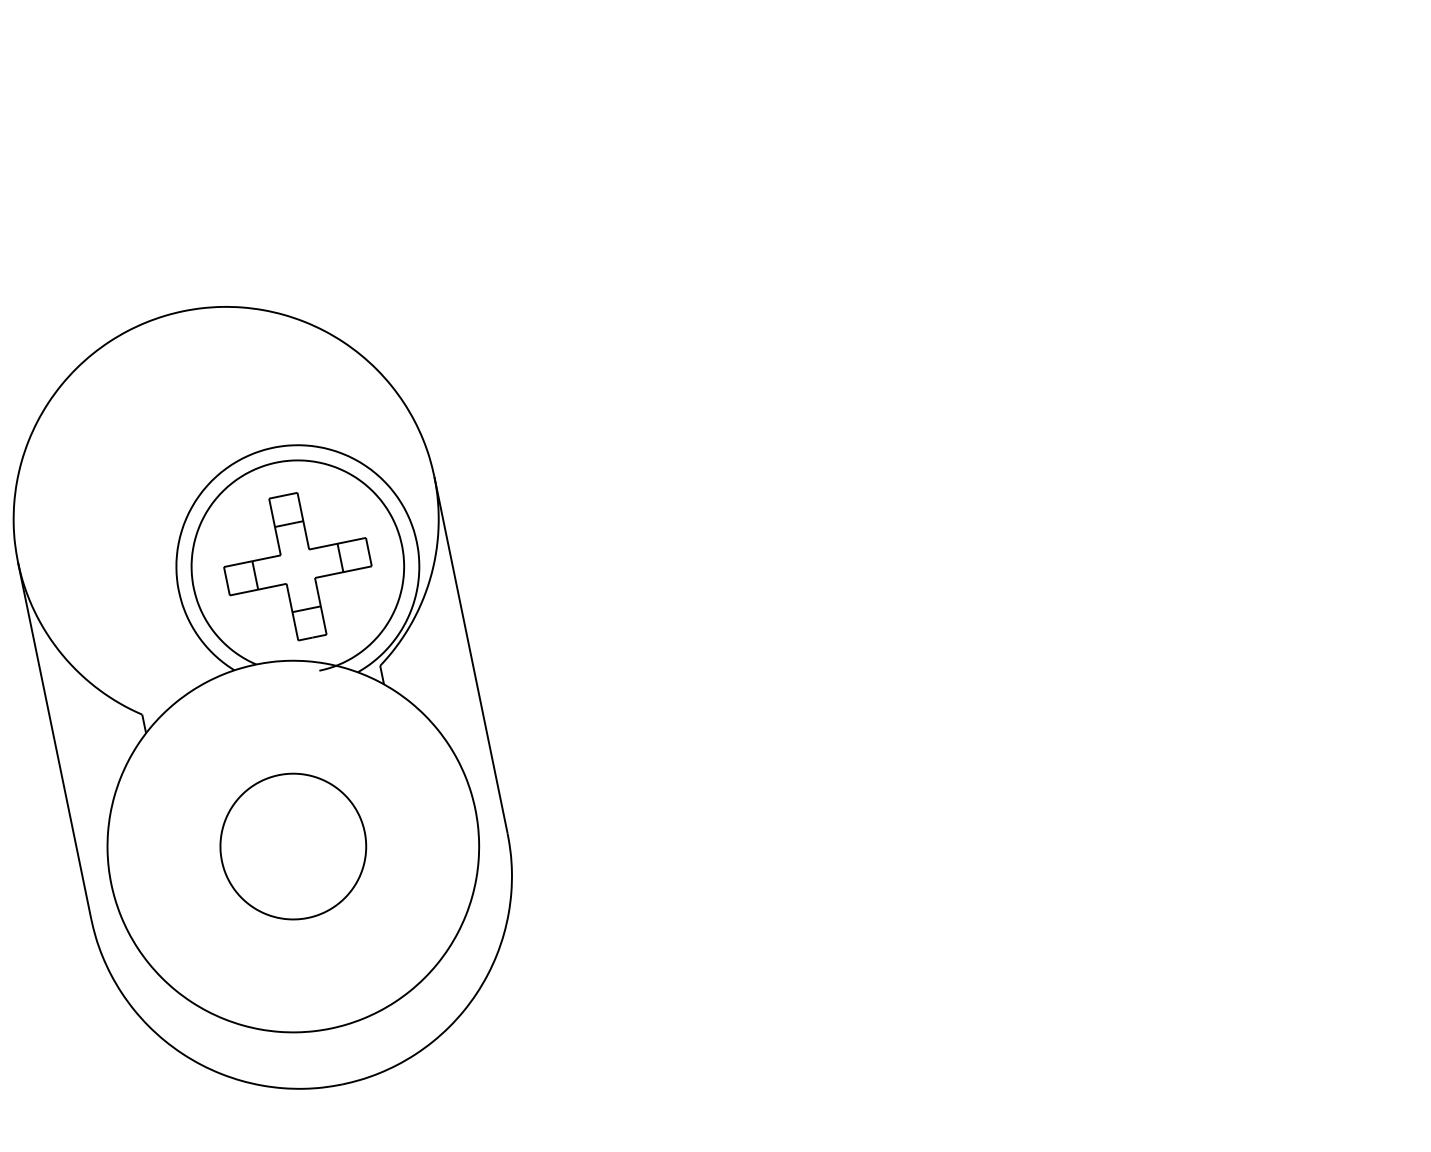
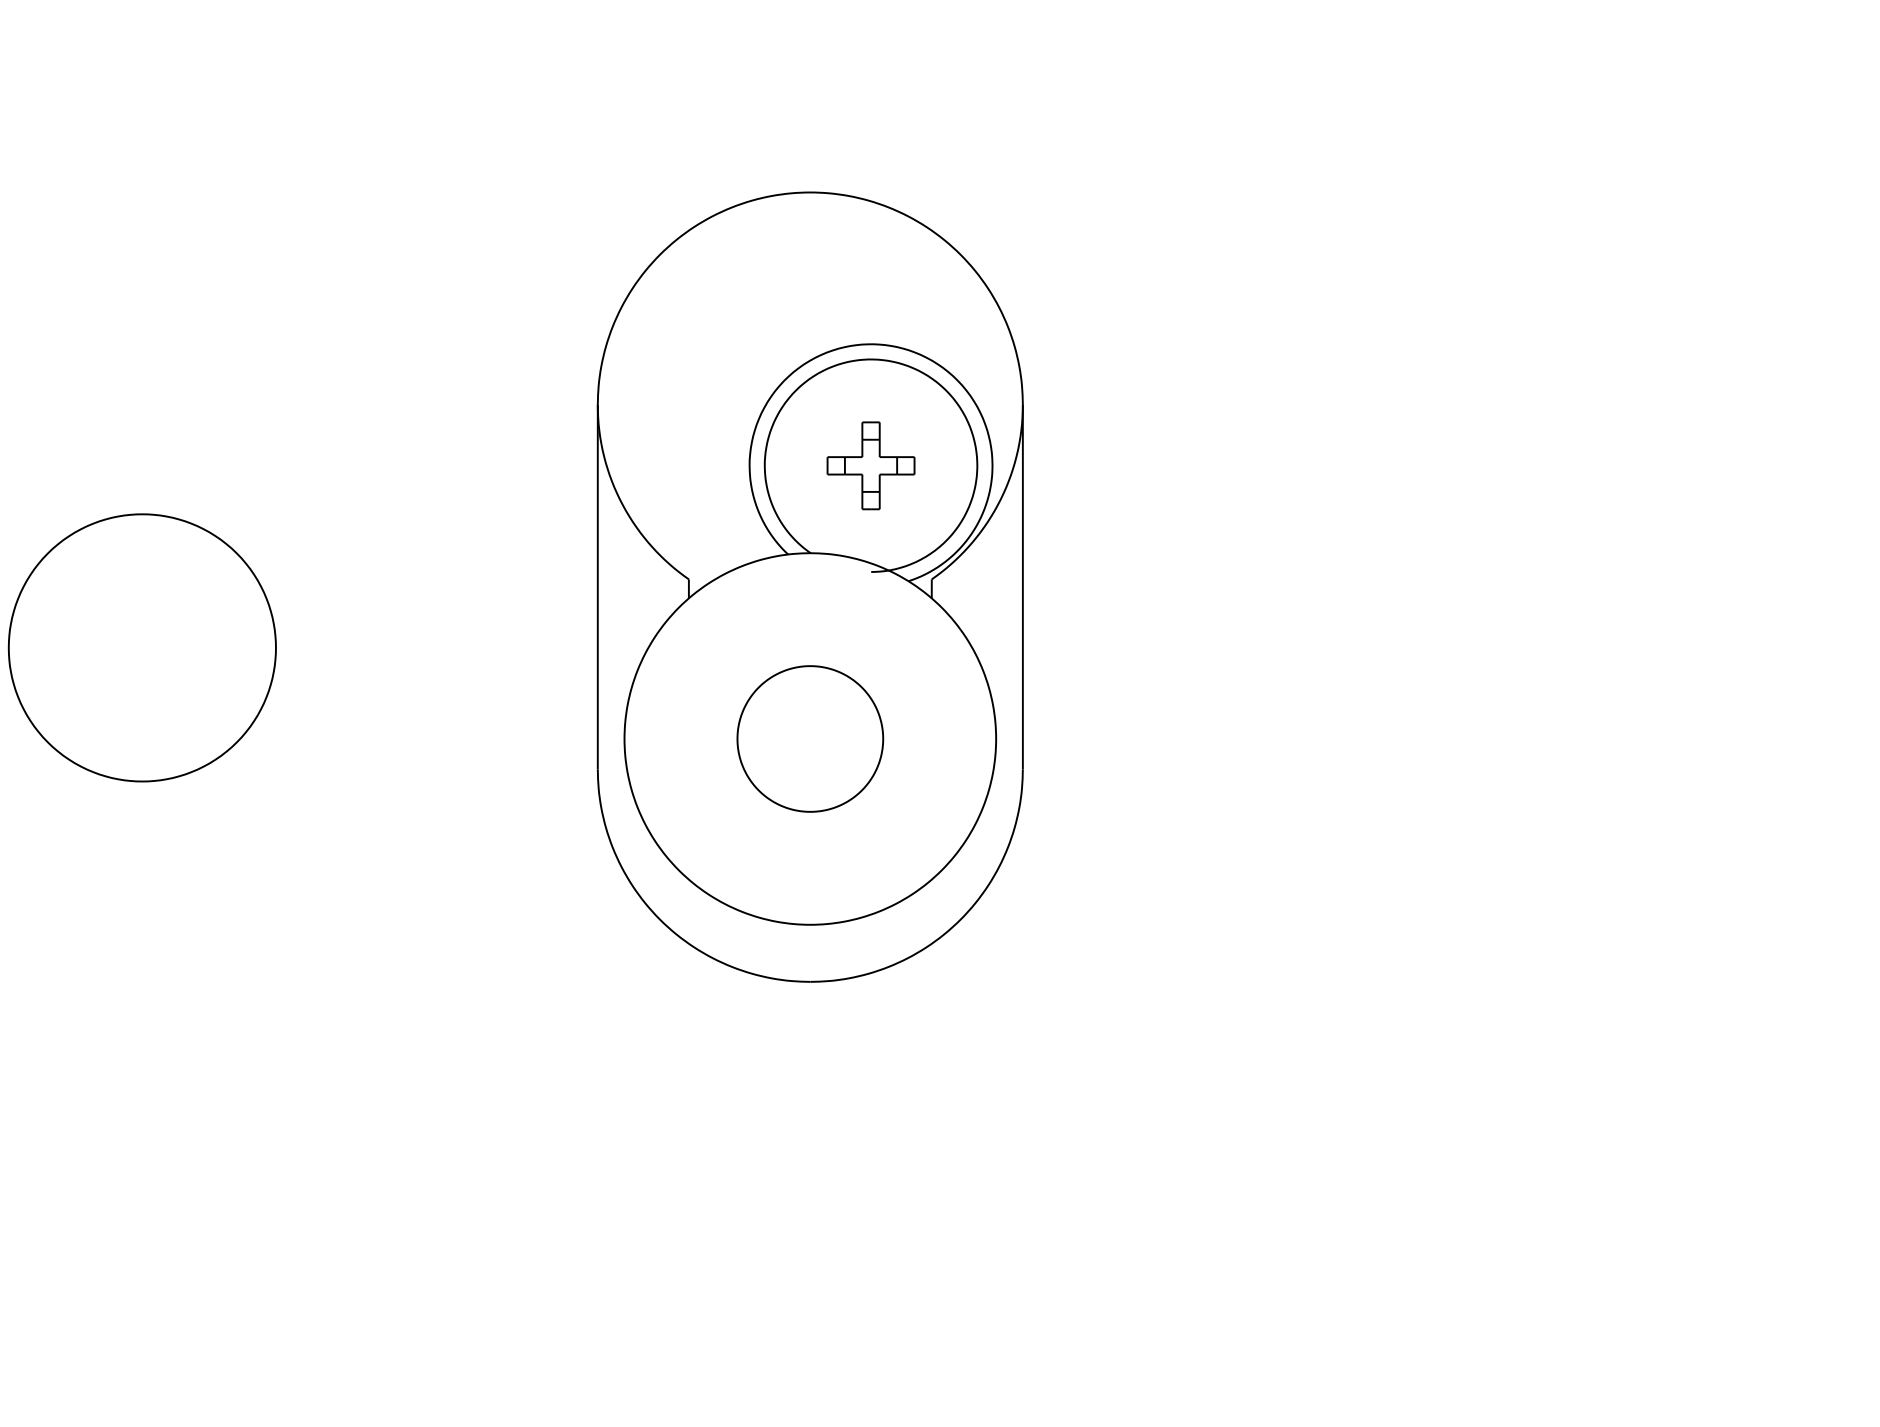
part: (297, 566) -> (870, 465), size x0.6

